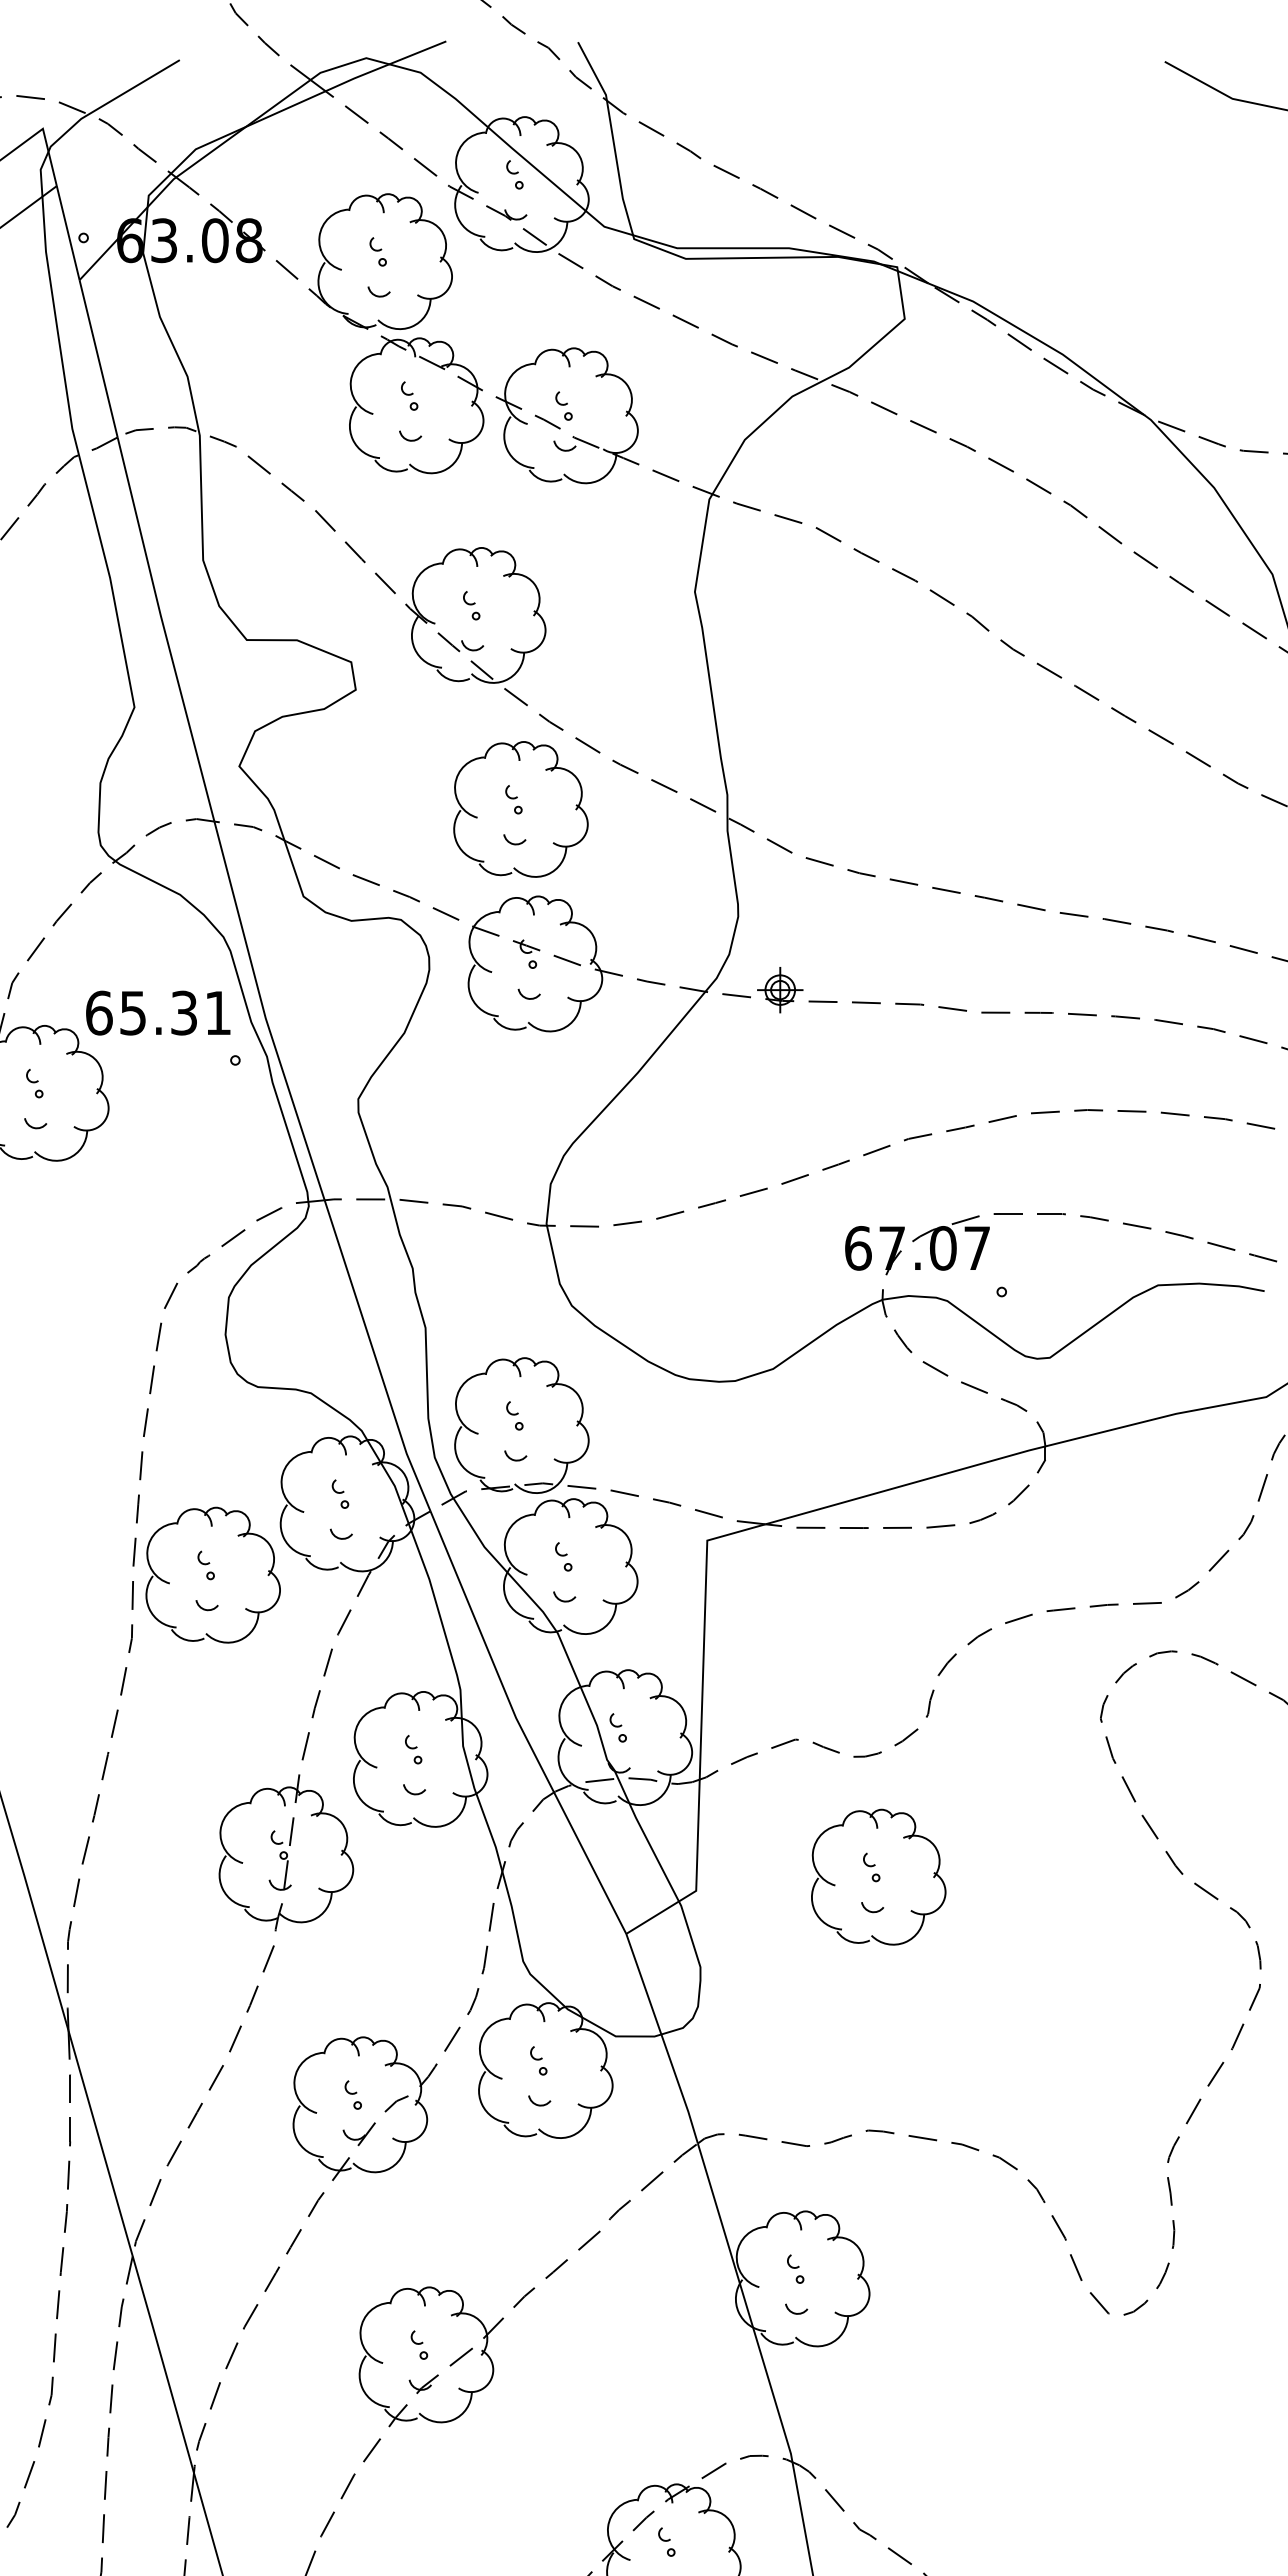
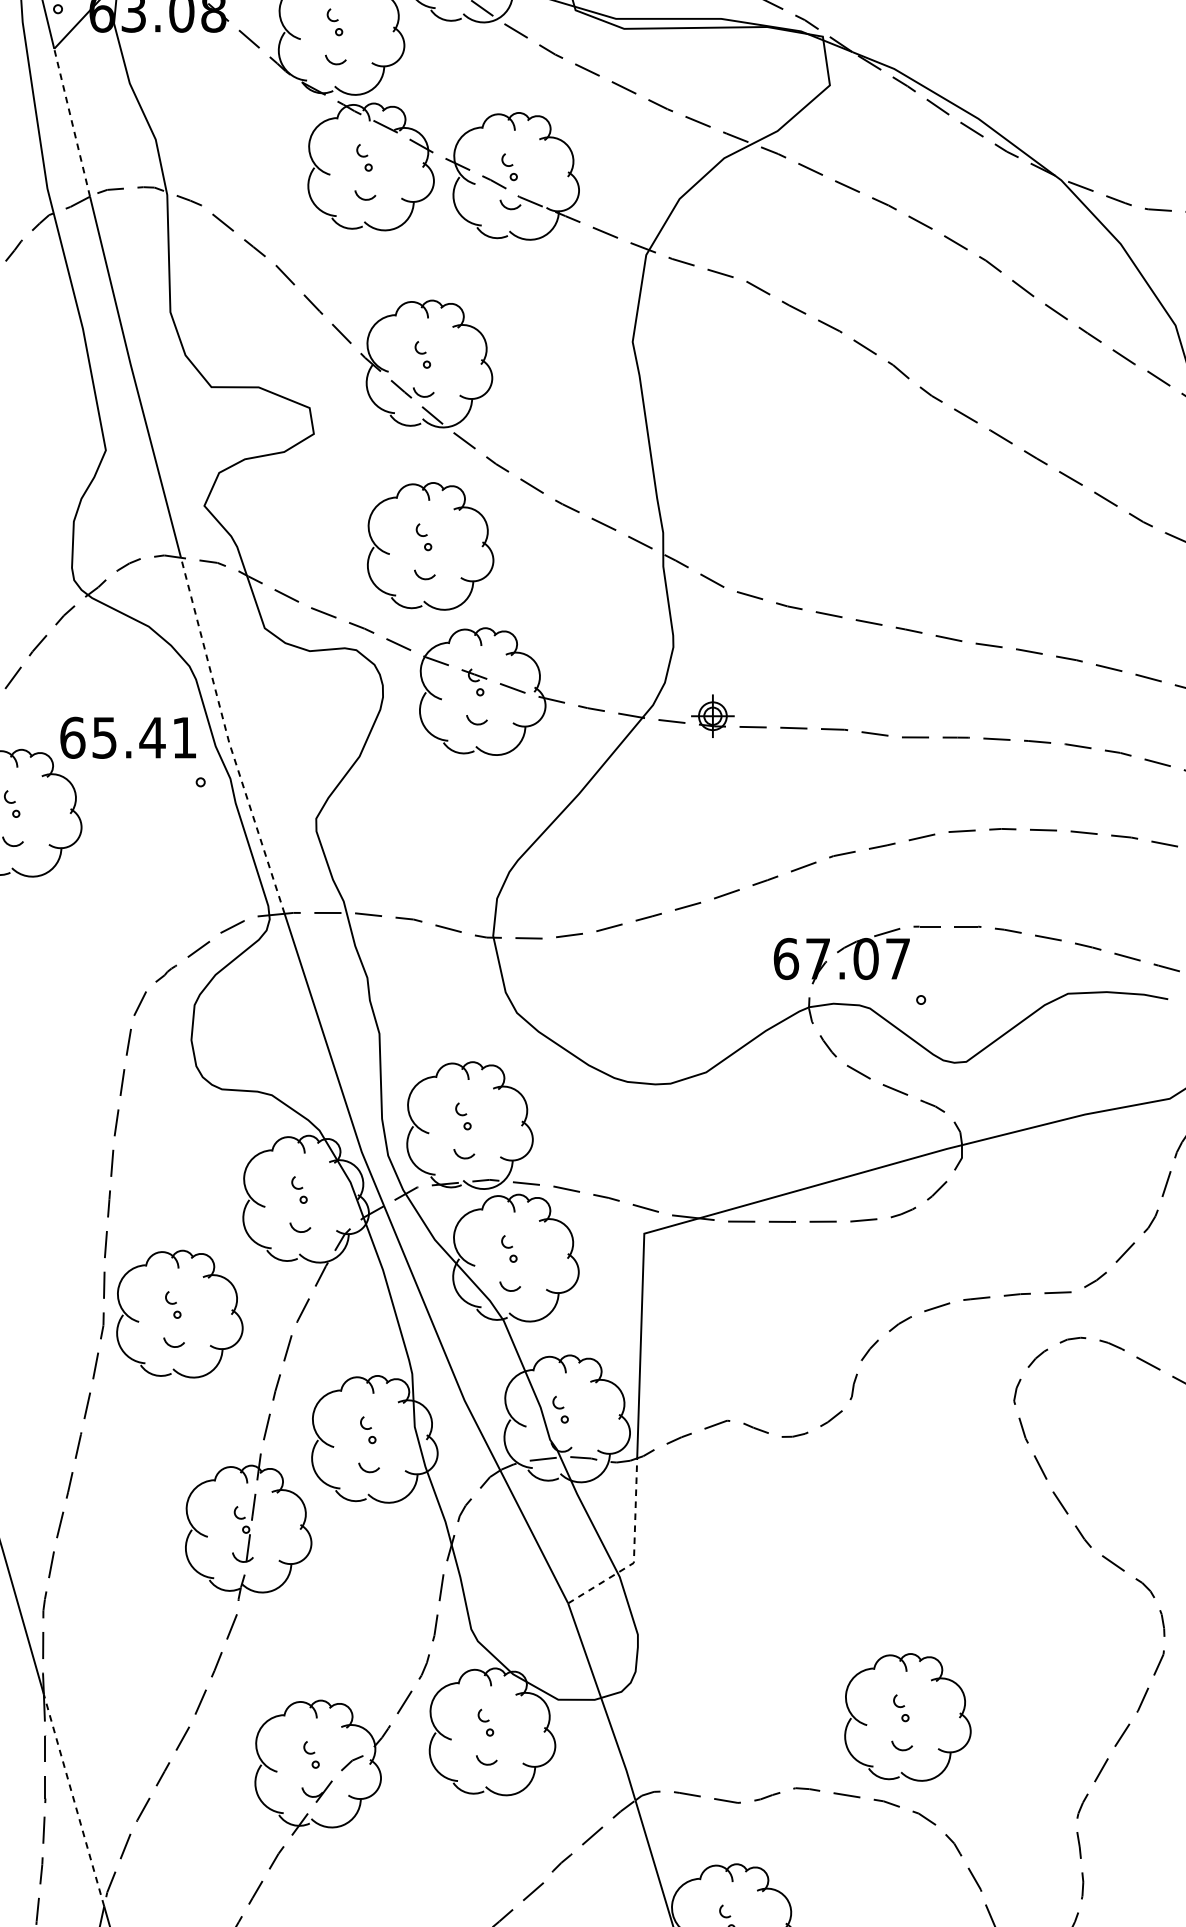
line: (98, 358) -> (72, 122), solid -> dashed
part: (520, 809) -> (430, 546), moved
text: (184, 1012) -> (152, 737), 65.31 -> 65.41
line: (264, 1012) -> (228, 737), solid -> dashed
part: (212, 1574) -> (179, 1313), moved
line: (696, 1876) -> (634, 1549), solid -> dashed
part: (878, 1876) -> (907, 1716), moved
line: (100, 2143) -> (73, 1800), solid -> dashed

